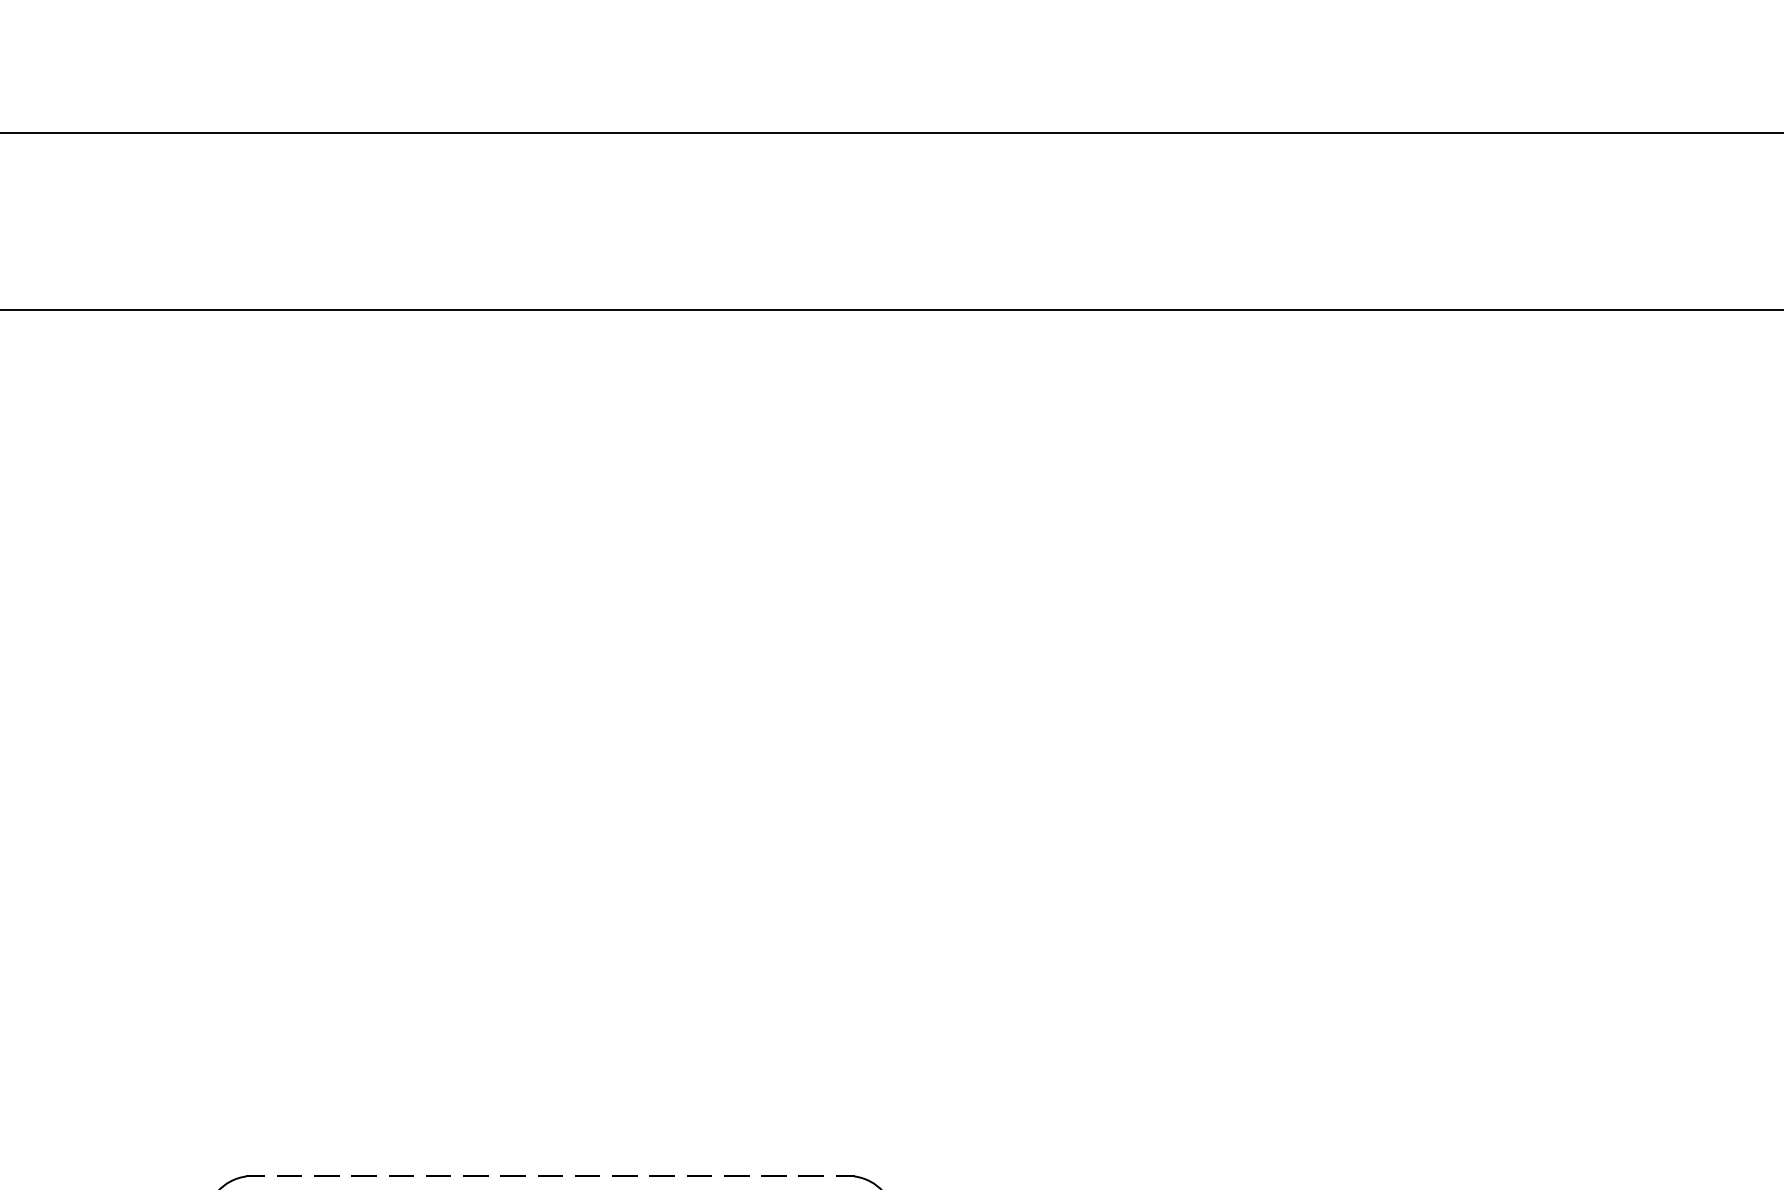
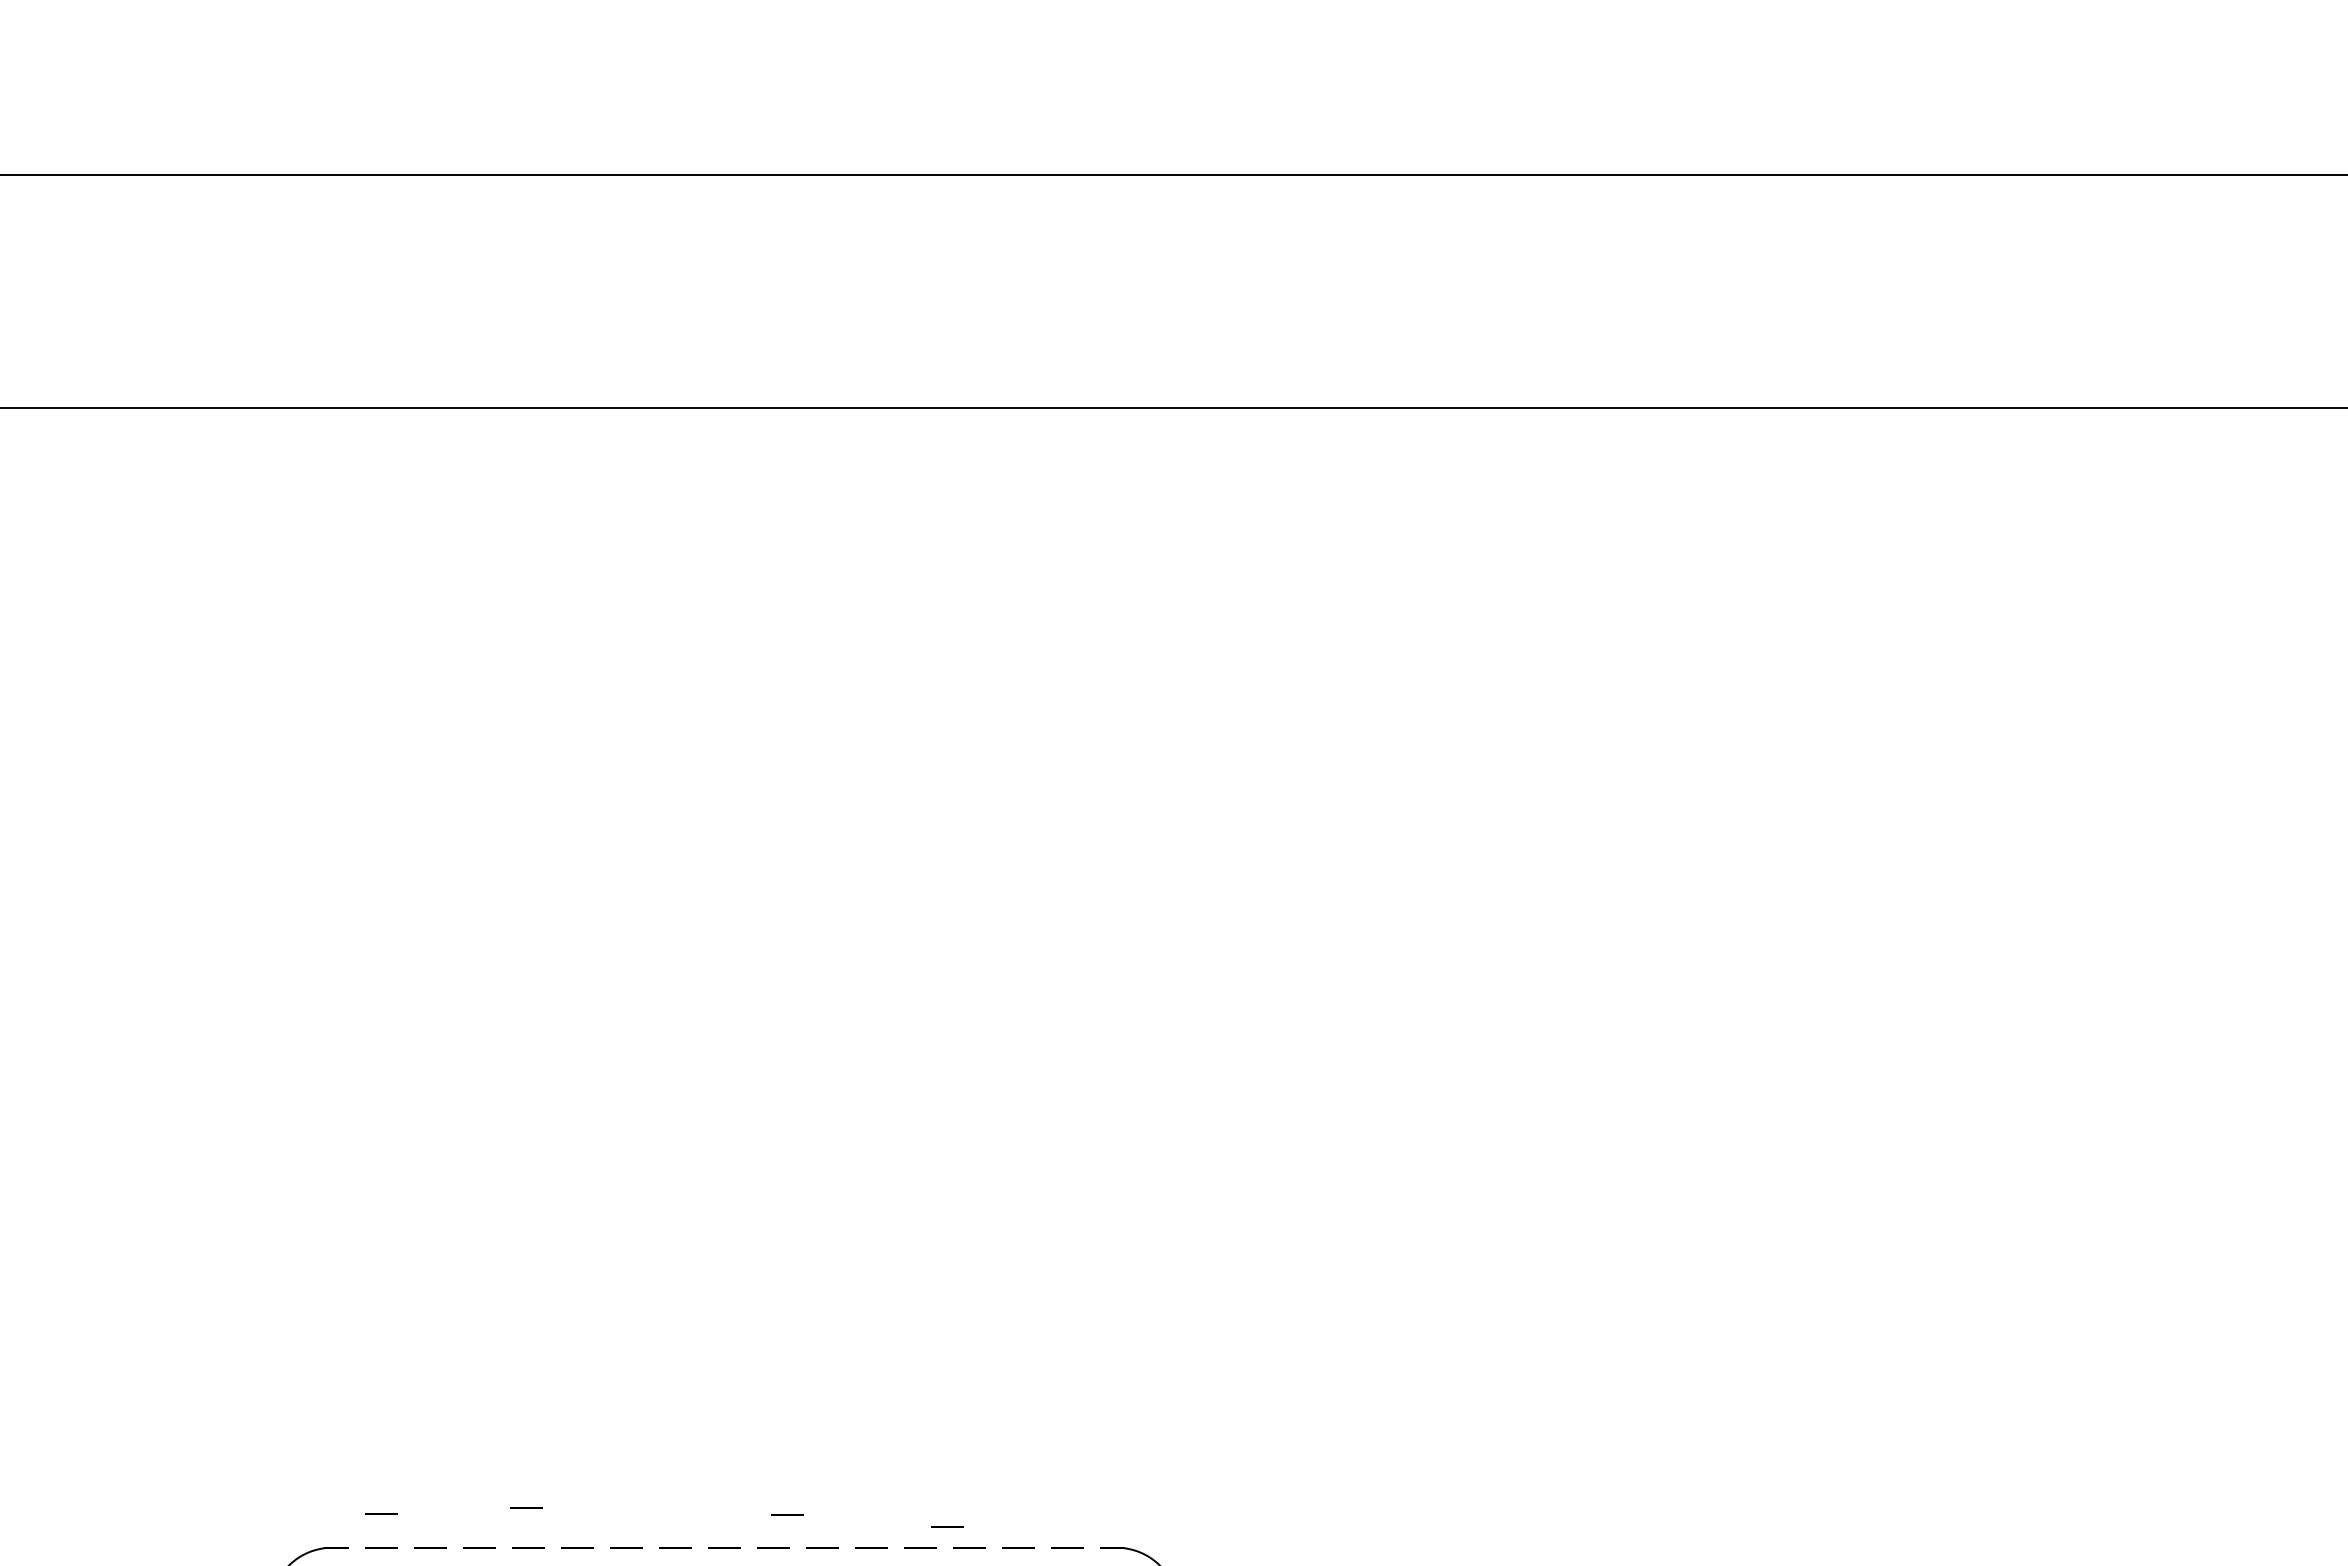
line: (400, 1145) -> (526, 1507), added
line: (289, 1150) -> (381, 1513), added
line: (598, 1150) -> (787, 1514), added
line: (719, 1159) -> (947, 1526), added

